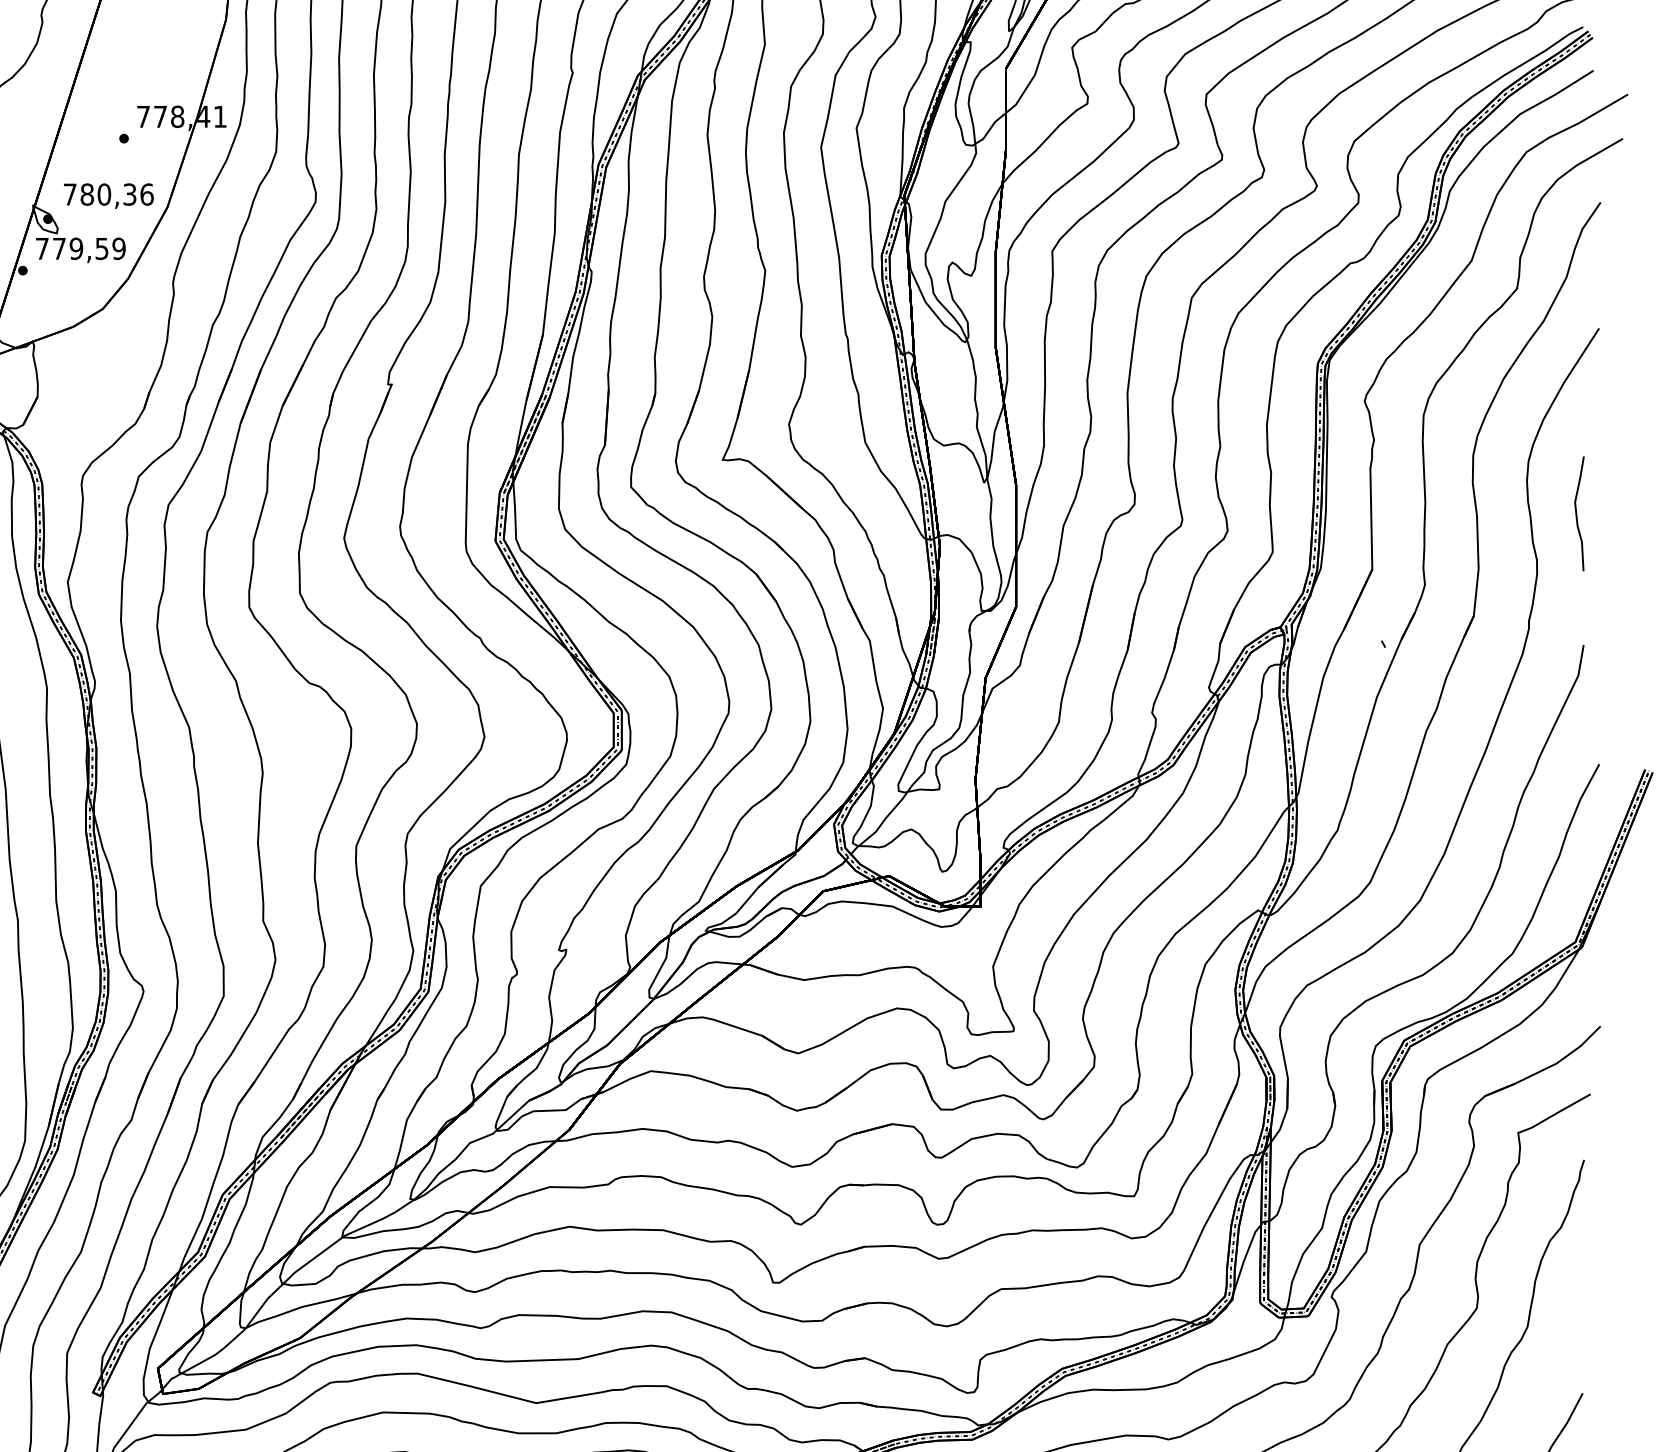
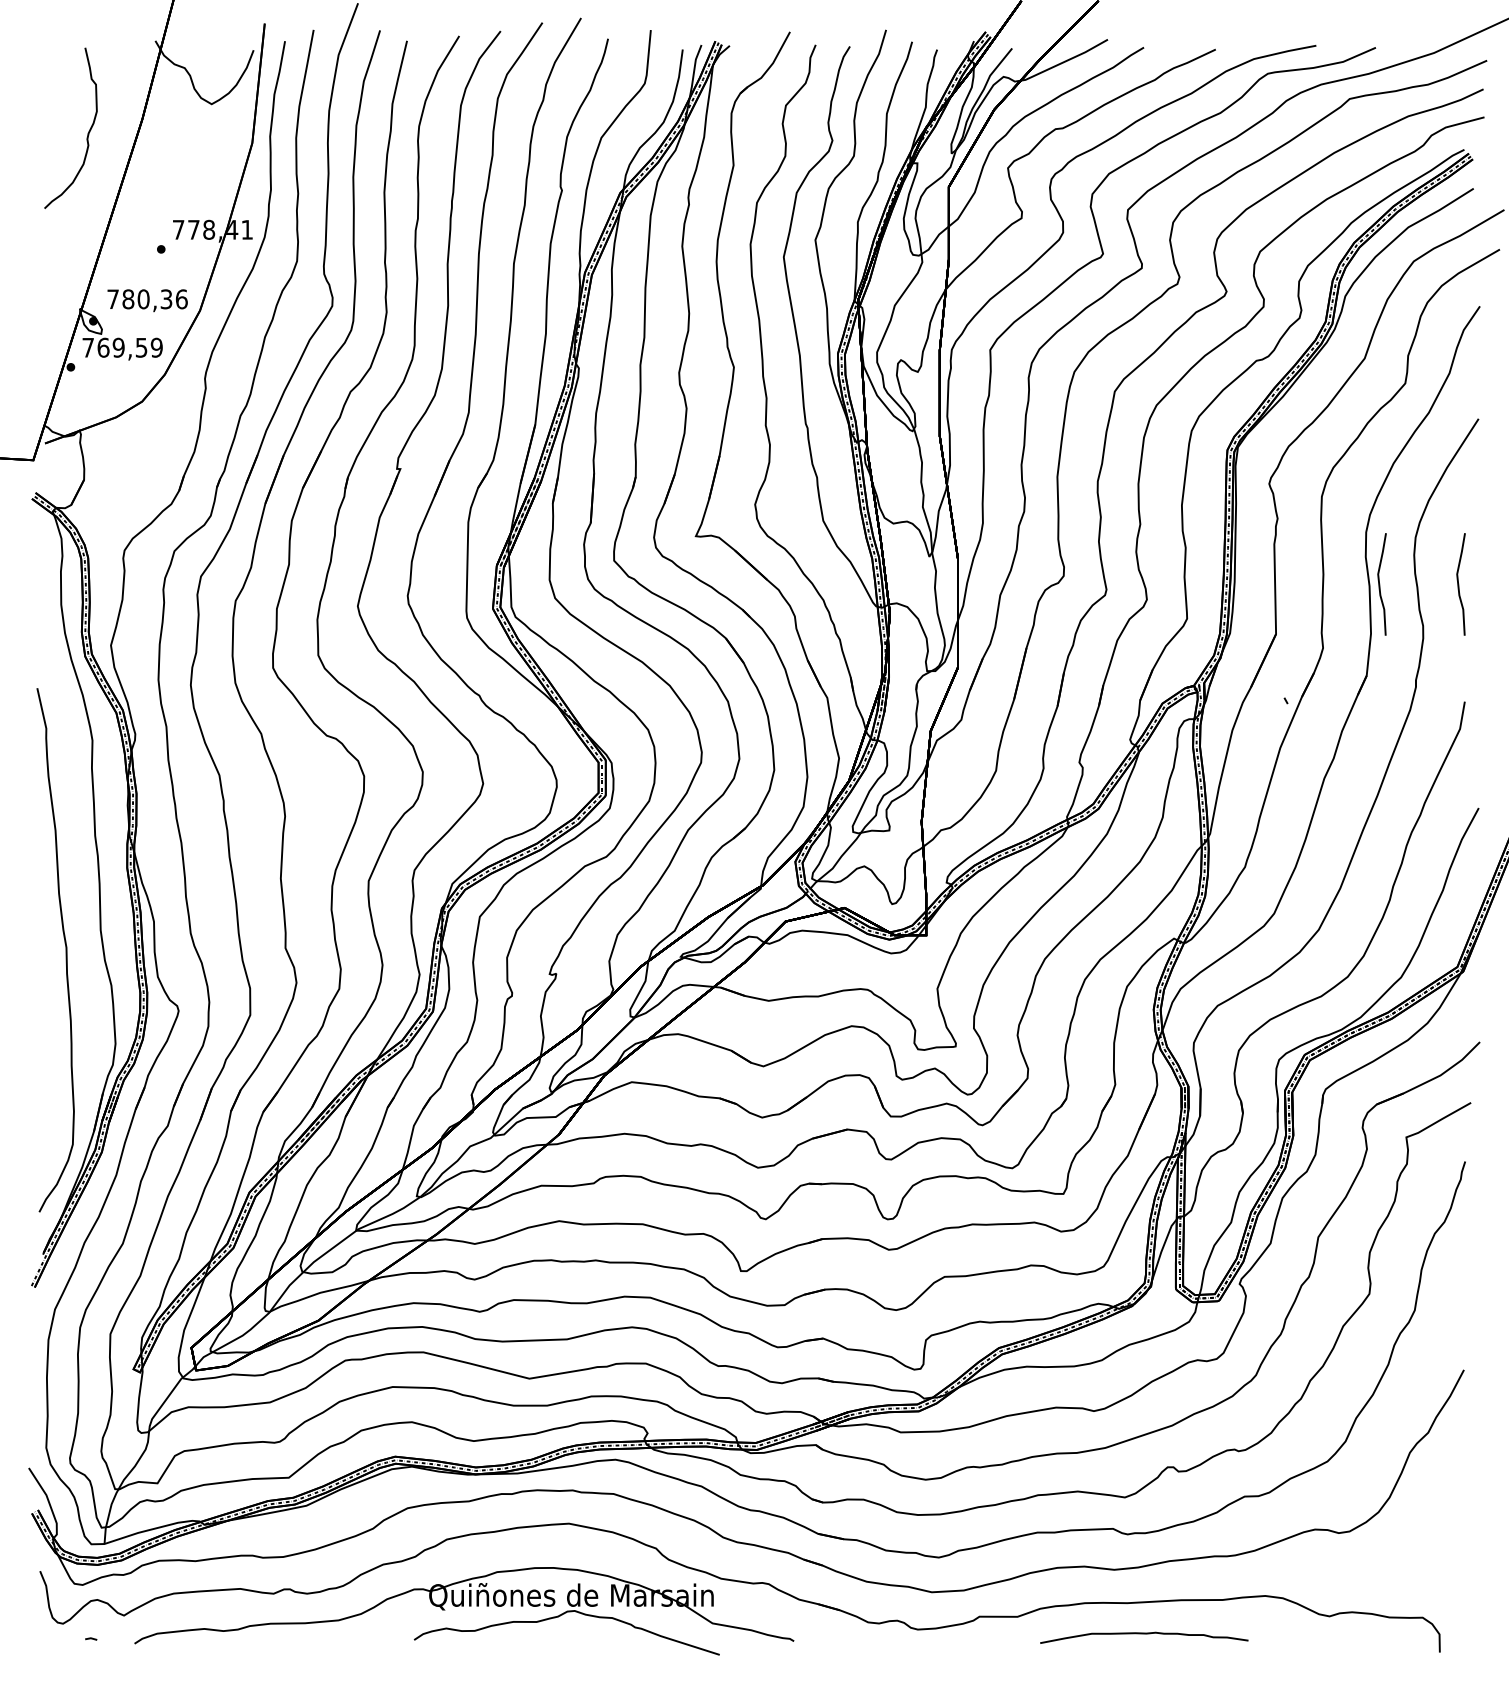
text: (59, 248) -> (103, 347), 779,59 -> 769,59
curve: (1489, 513) -> (1380, 584), added

